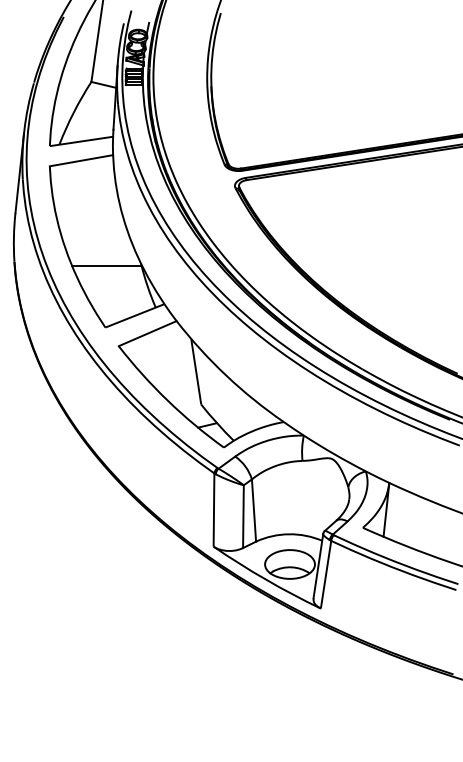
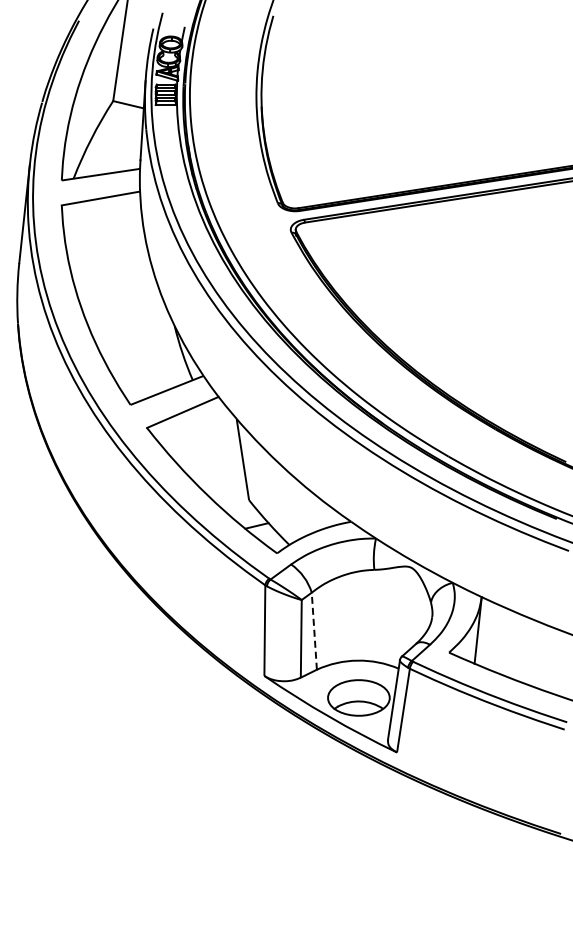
line: (107, 265) -> (132, 328), removed
line: (254, 510) -> (314, 631), solid -> dashed

